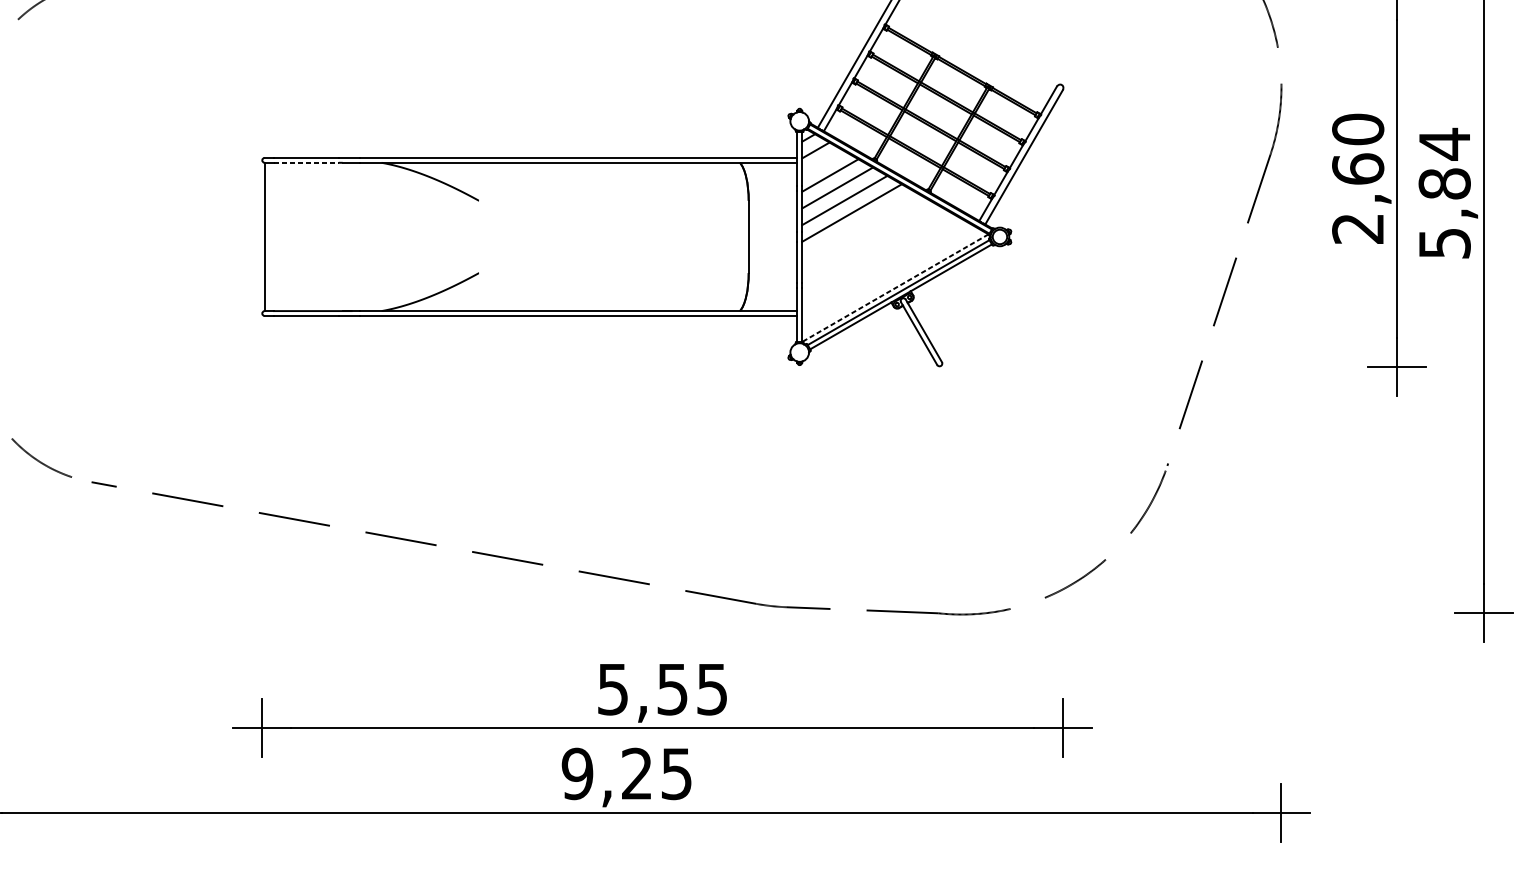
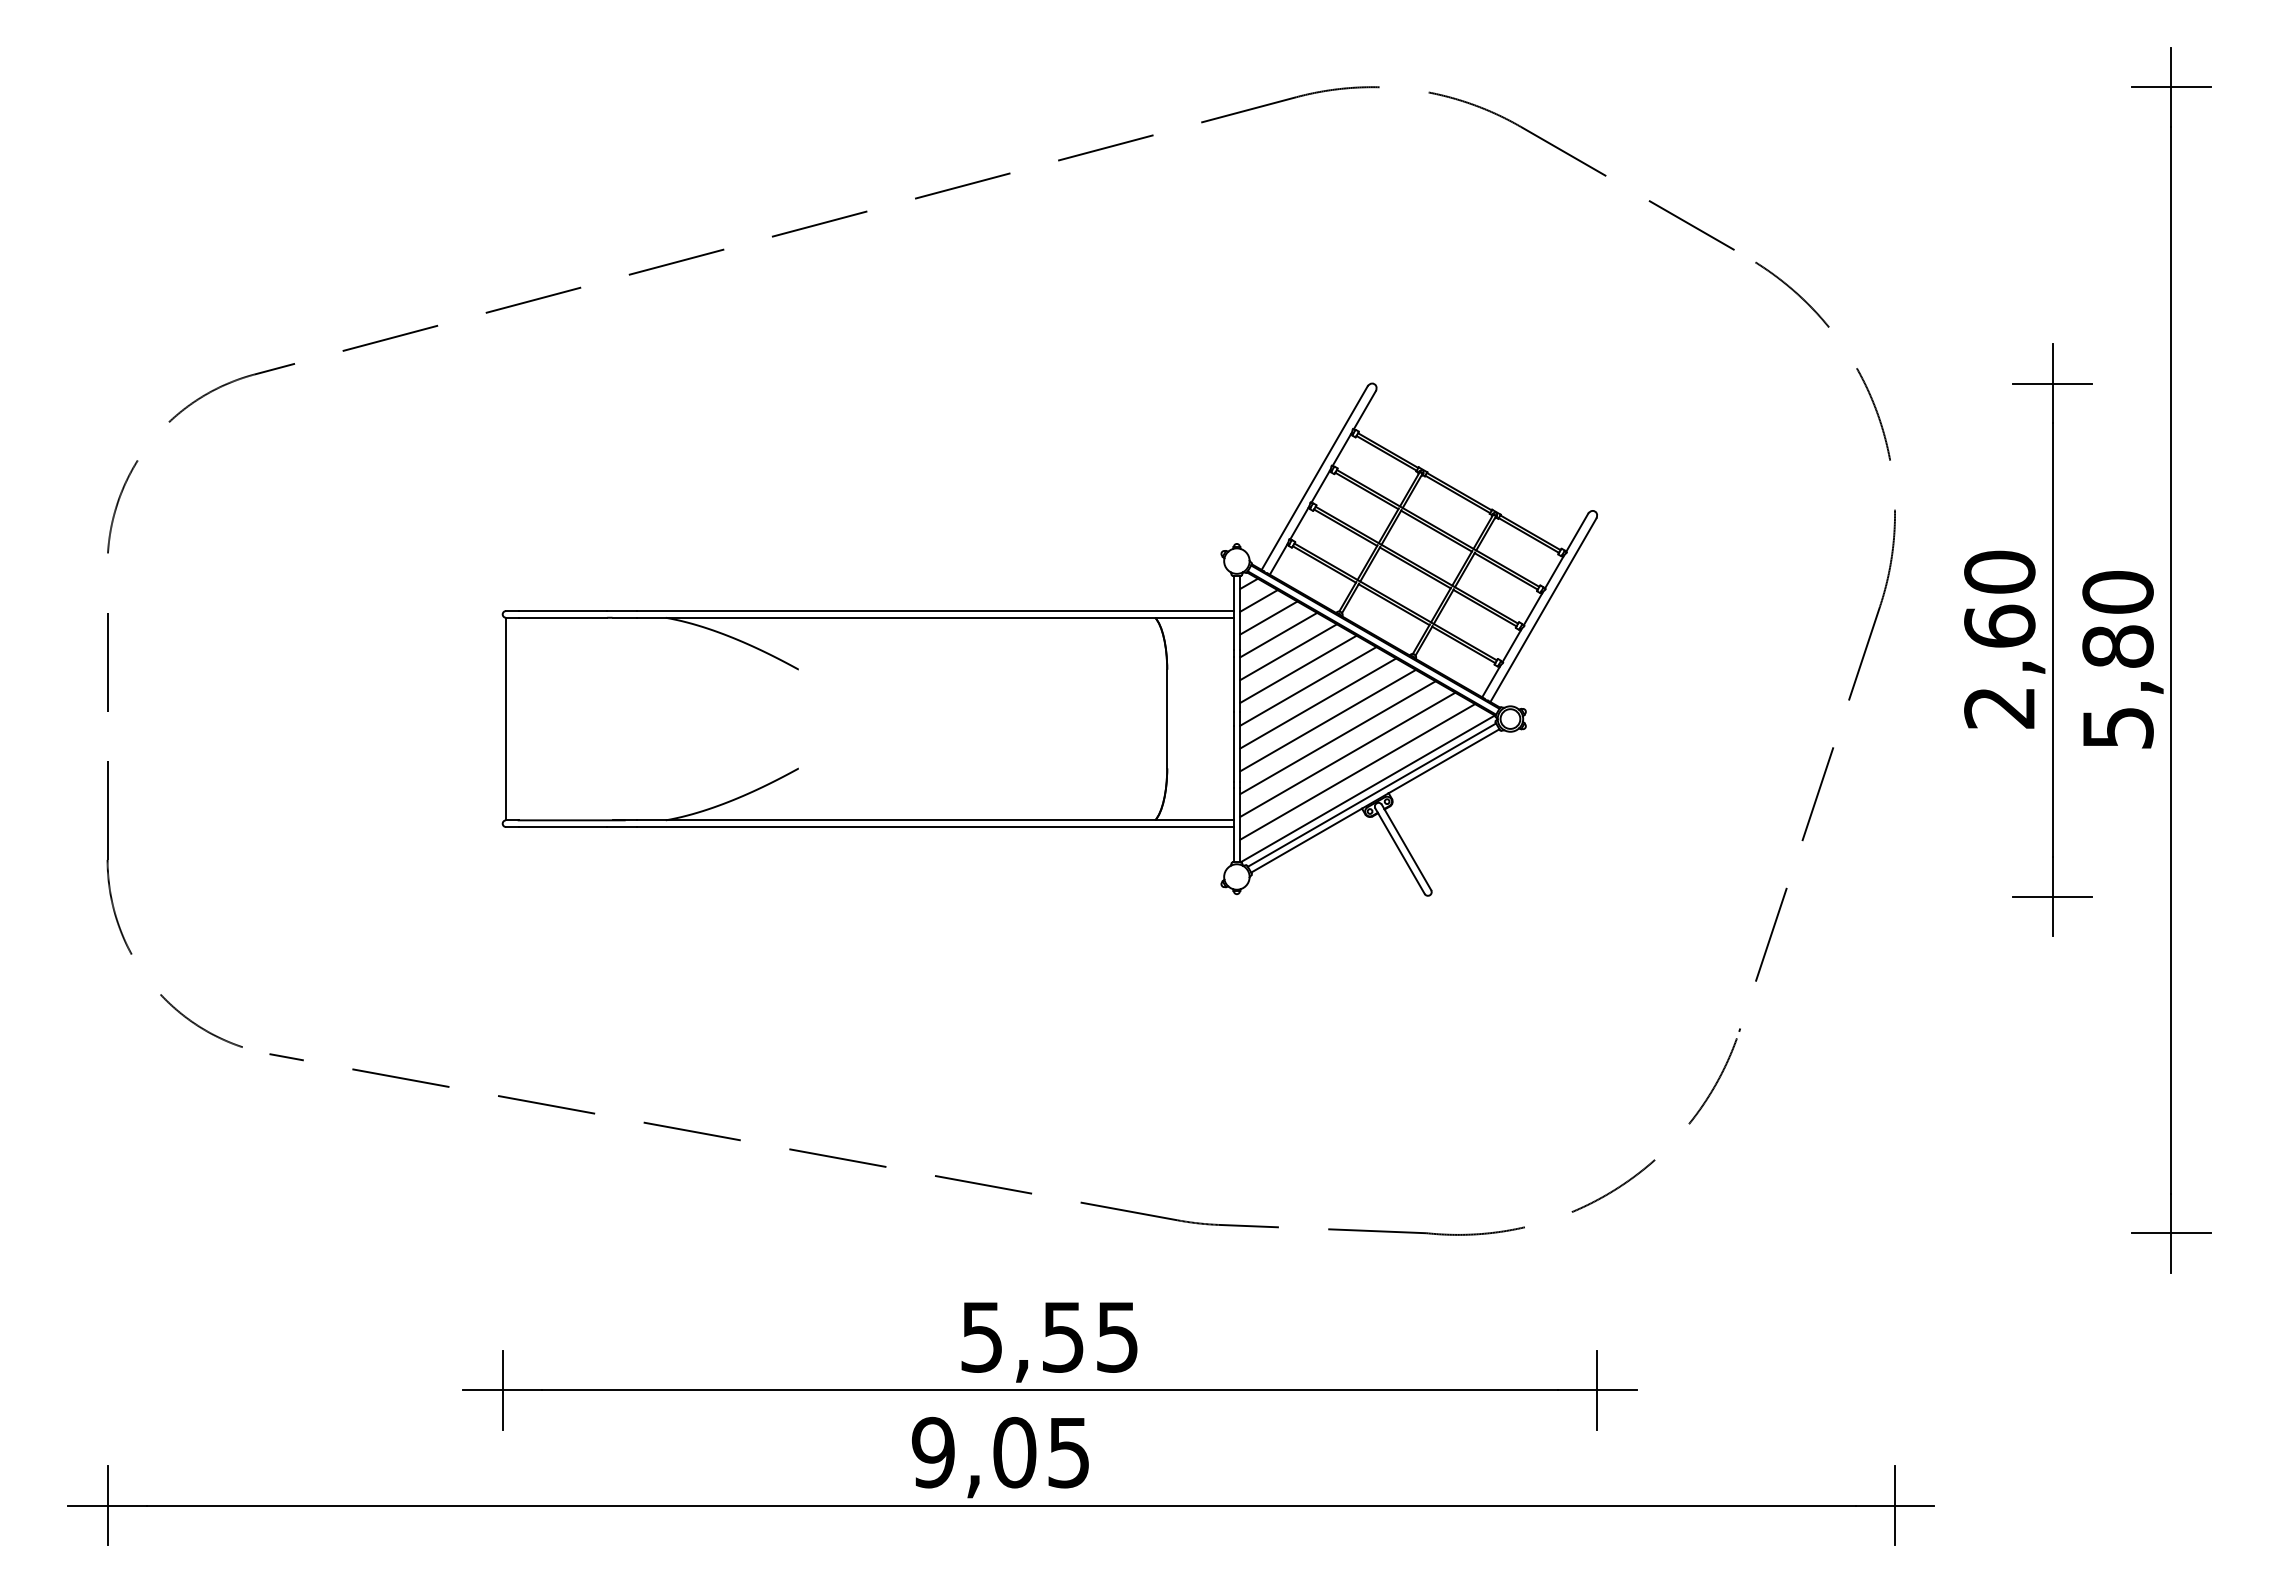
text: (1444, 144) -> (2117, 592), 5,84 -> 5,80
line: (306, 162) -> (563, 617), dashed -> solid
line: (822, 162) -> (1268, 617), added
line: (859, 225) -> (1318, 703), added
line: (866, 238) -> (1327, 720), added
line: (873, 250) -> (1337, 737), added
line: (880, 262) -> (1347, 754), added
line: (888, 275) -> (1357, 771), added
line: (895, 287) -> (1367, 788), dashed -> solid
text: (636, 773) -> (1014, 1452), 9,25 -> 9,05

